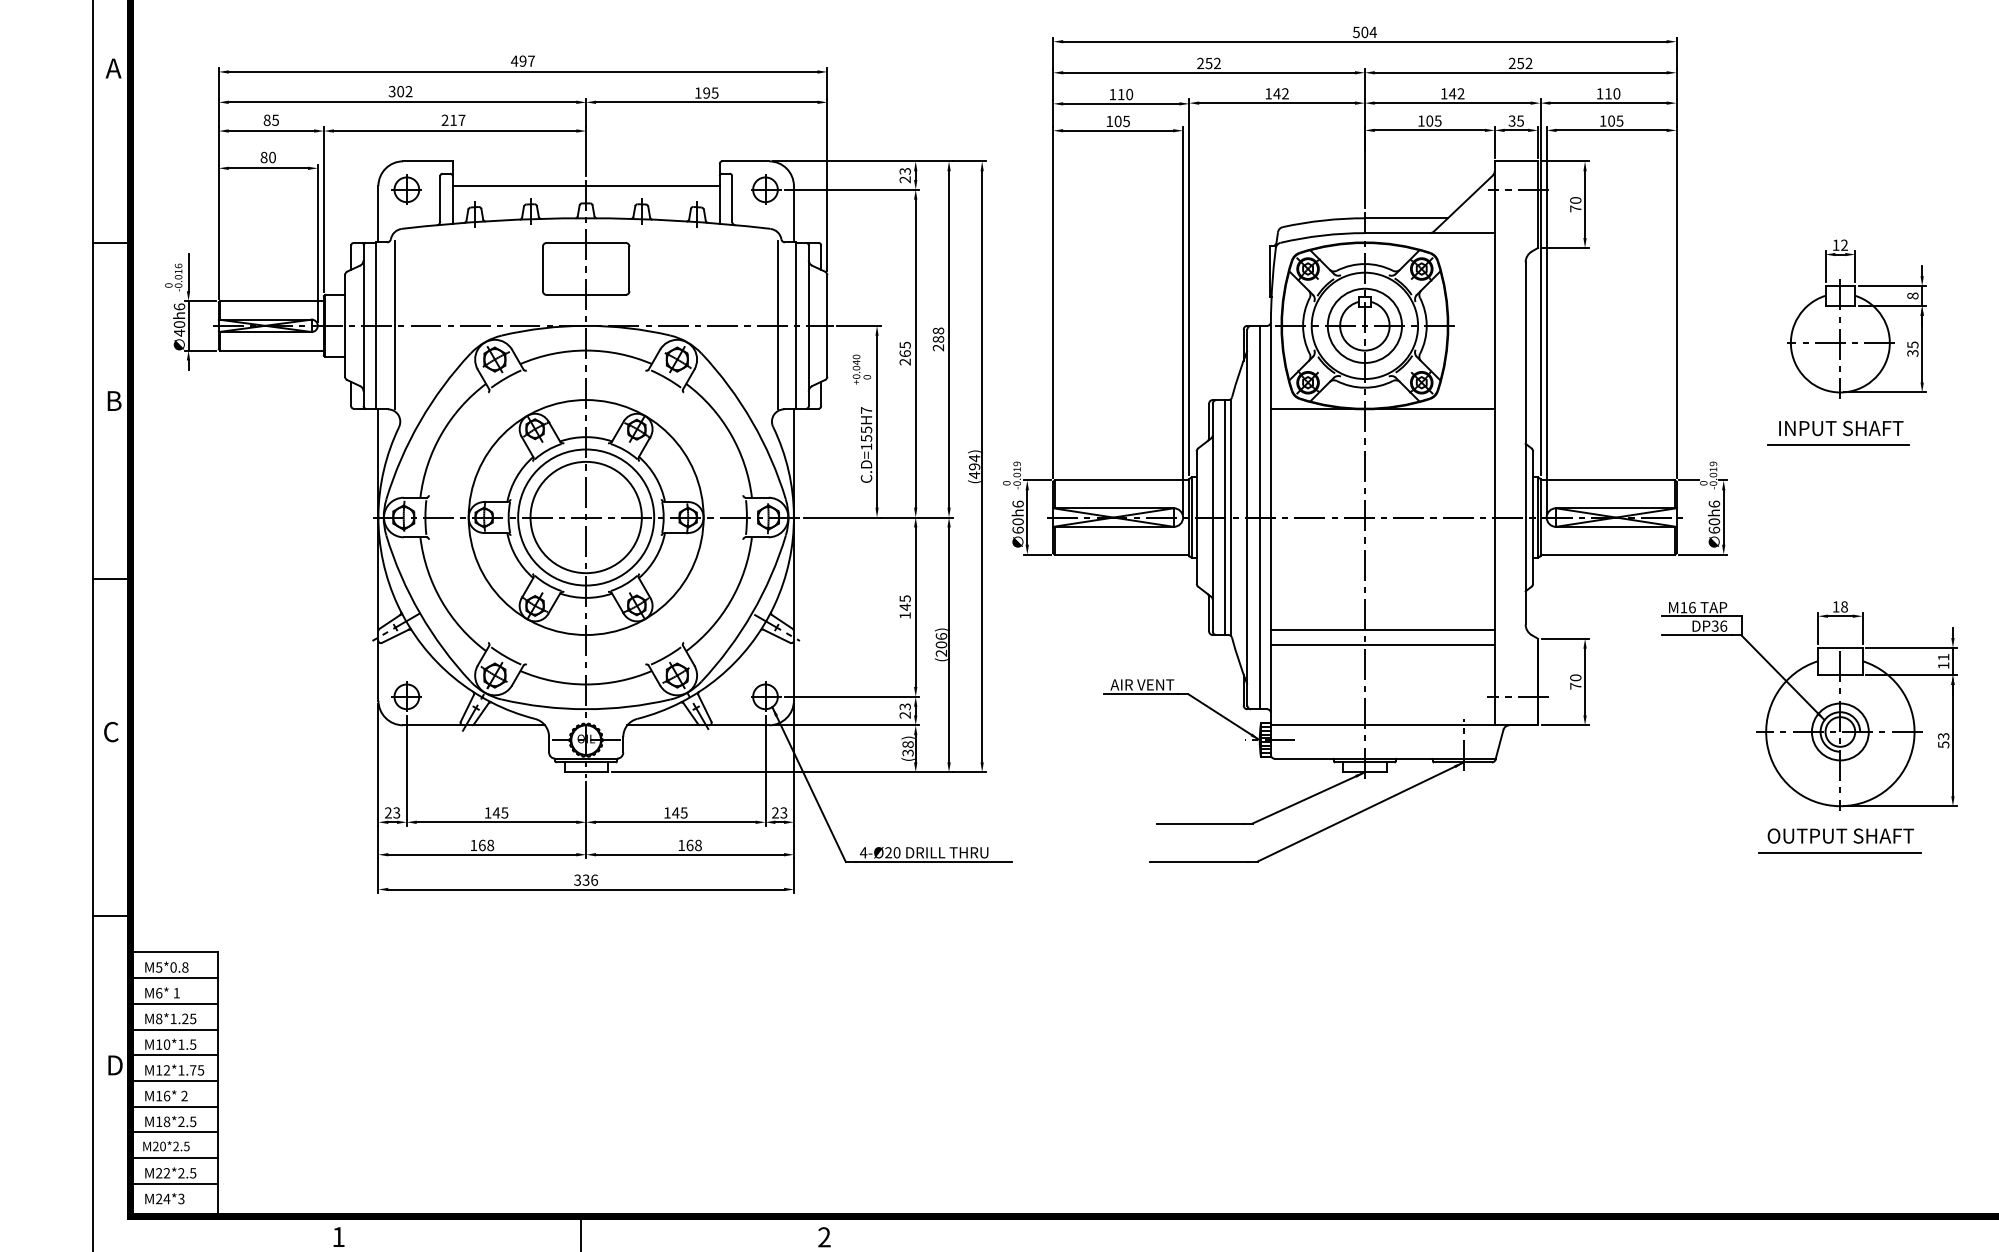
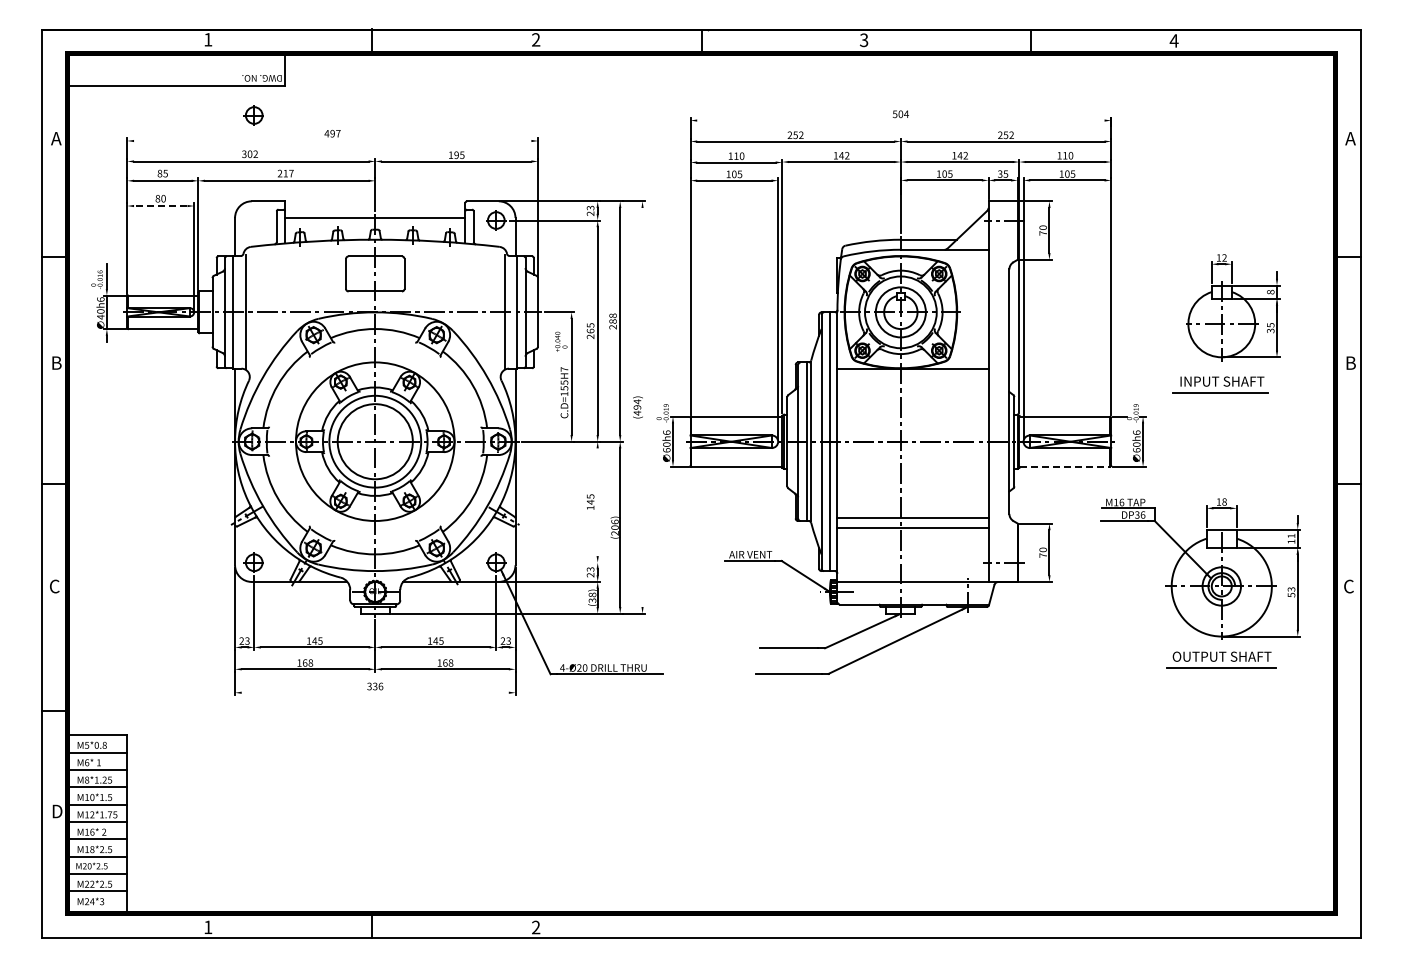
line: (1364, 41) -> (900, 120), removed
line: (522, 71) -> (332, 140), removed
line: (267, 169) -> (160, 206), solid -> dashed
part: (405, 189) -> (253, 115), moved
line: (982, 466) -> (642, 407), removed
line: (1608, 554) -> (1065, 466), solid -> dashed
line: (915, 607) -> (597, 502), removed
line: (851, 696) -> (554, 562), removed
line: (585, 889) -> (374, 692), removed

